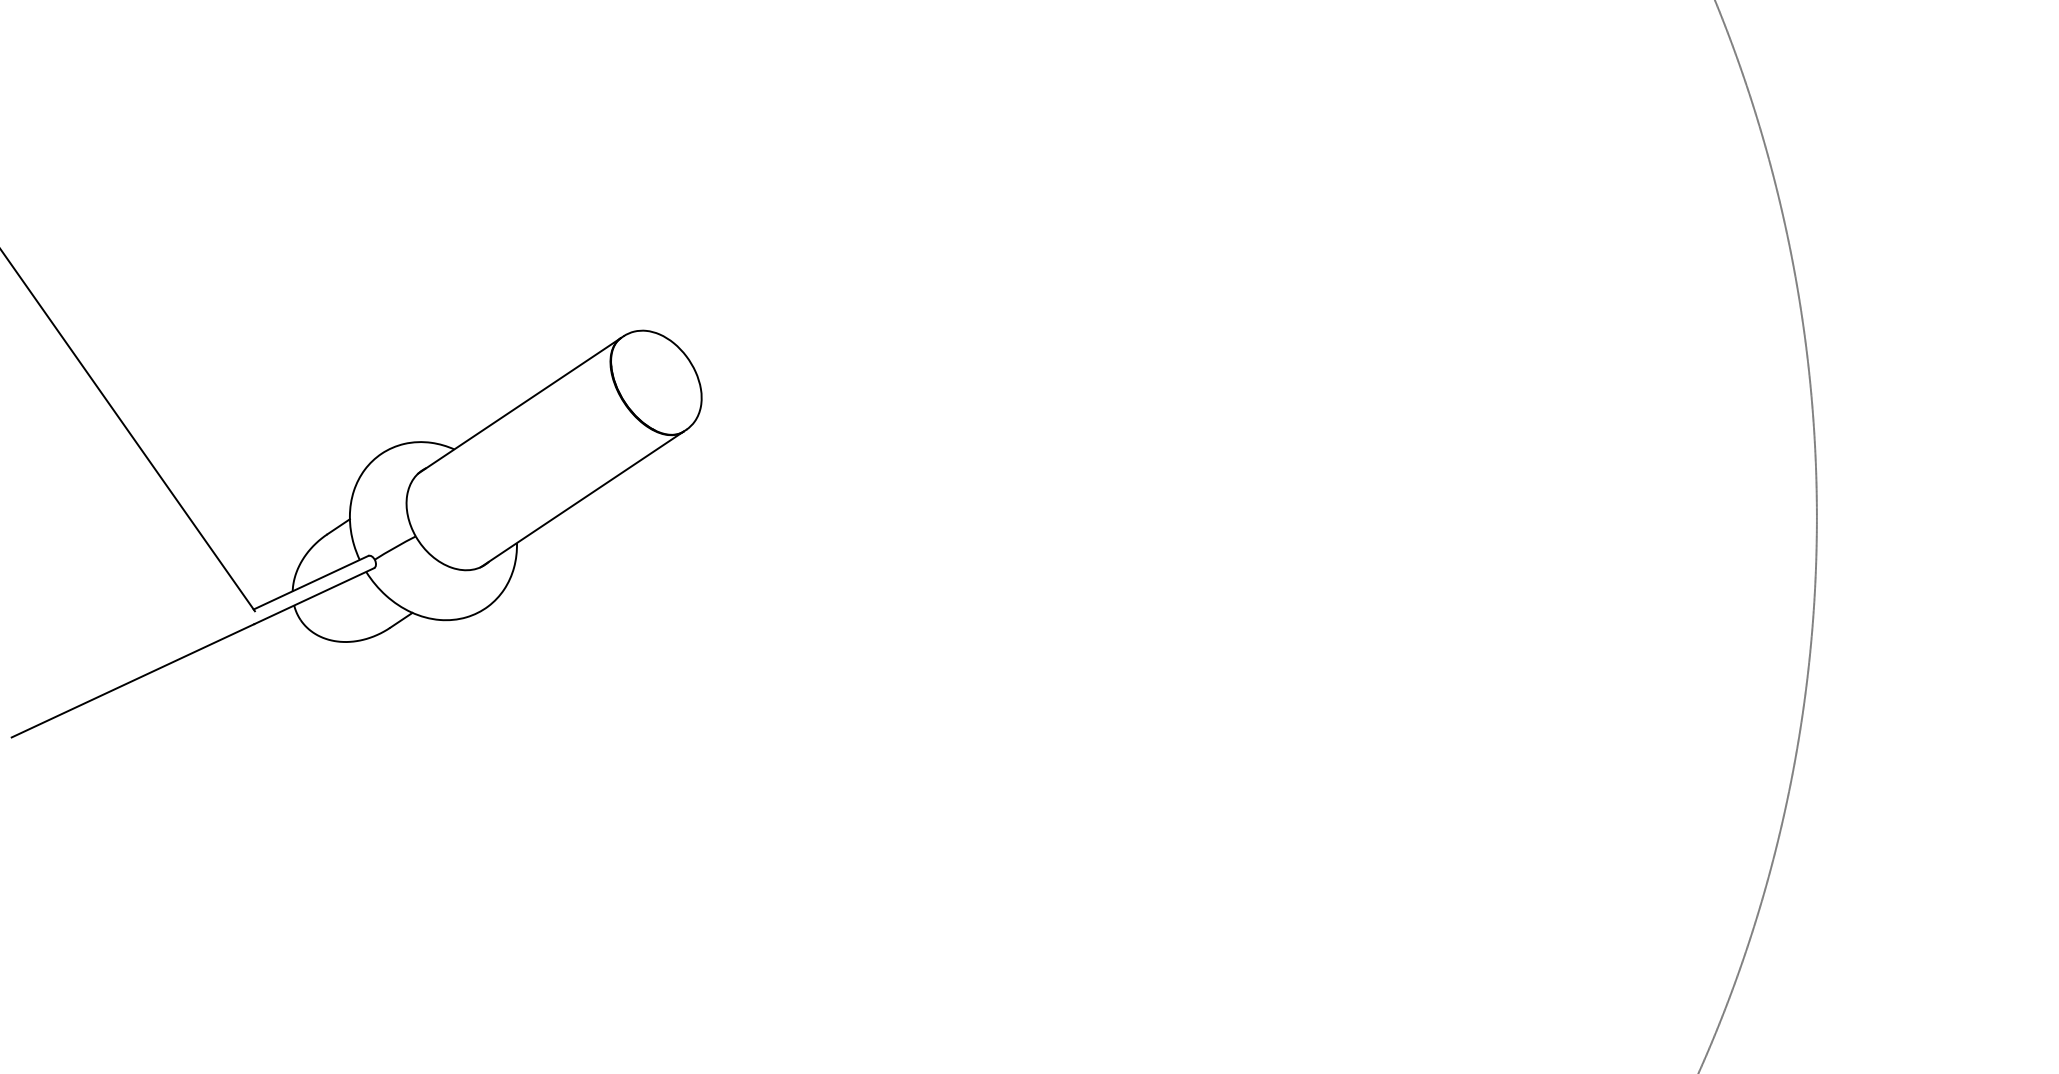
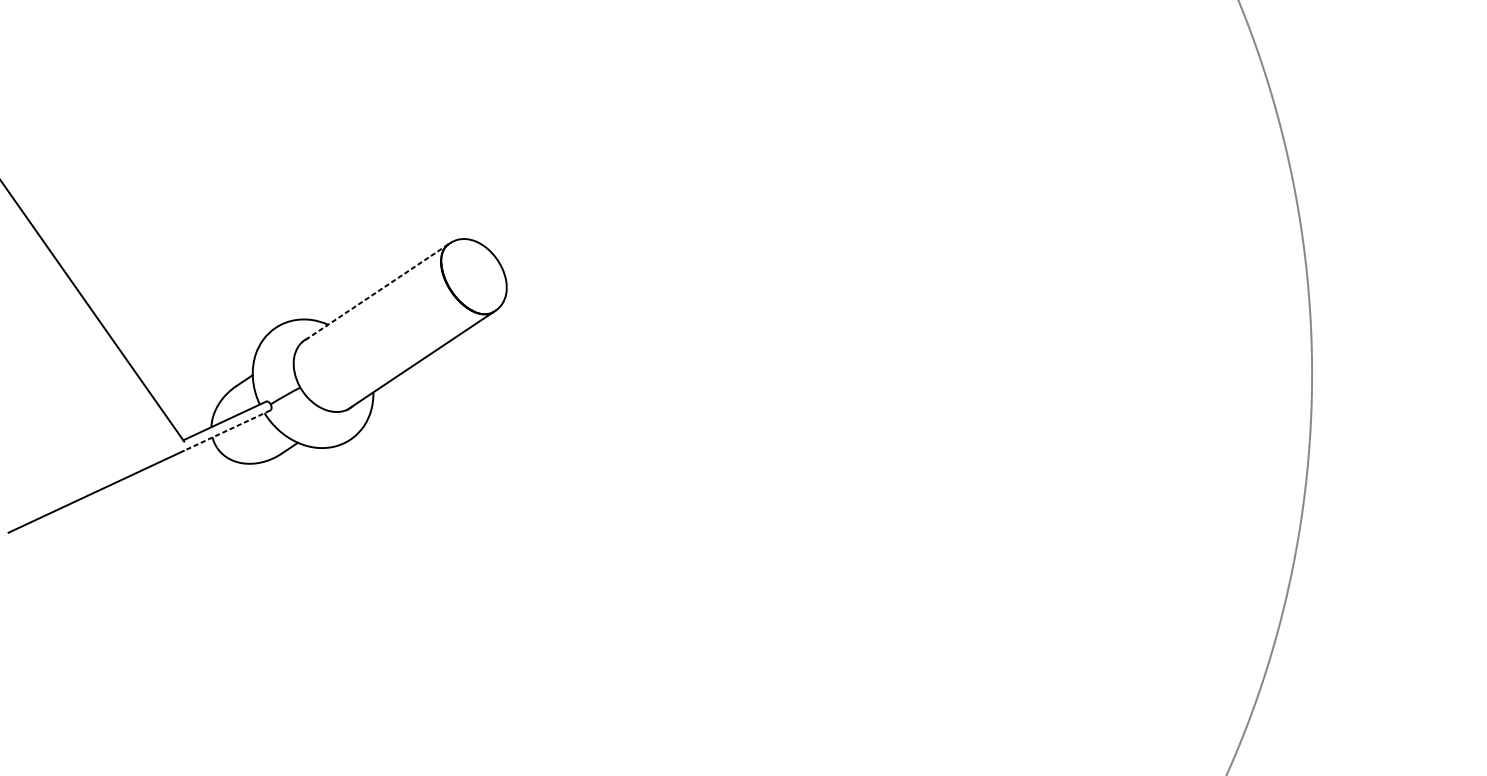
line: (519, 405) -> (375, 293), solid -> dashed
line: (313, 596) -> (226, 430), solid -> dashed

